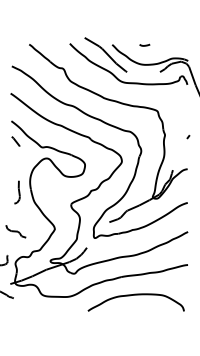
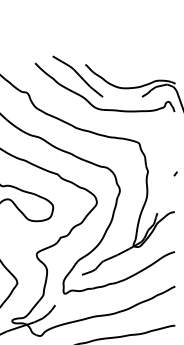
curve: (145, 44) -> (124, 64), removed

